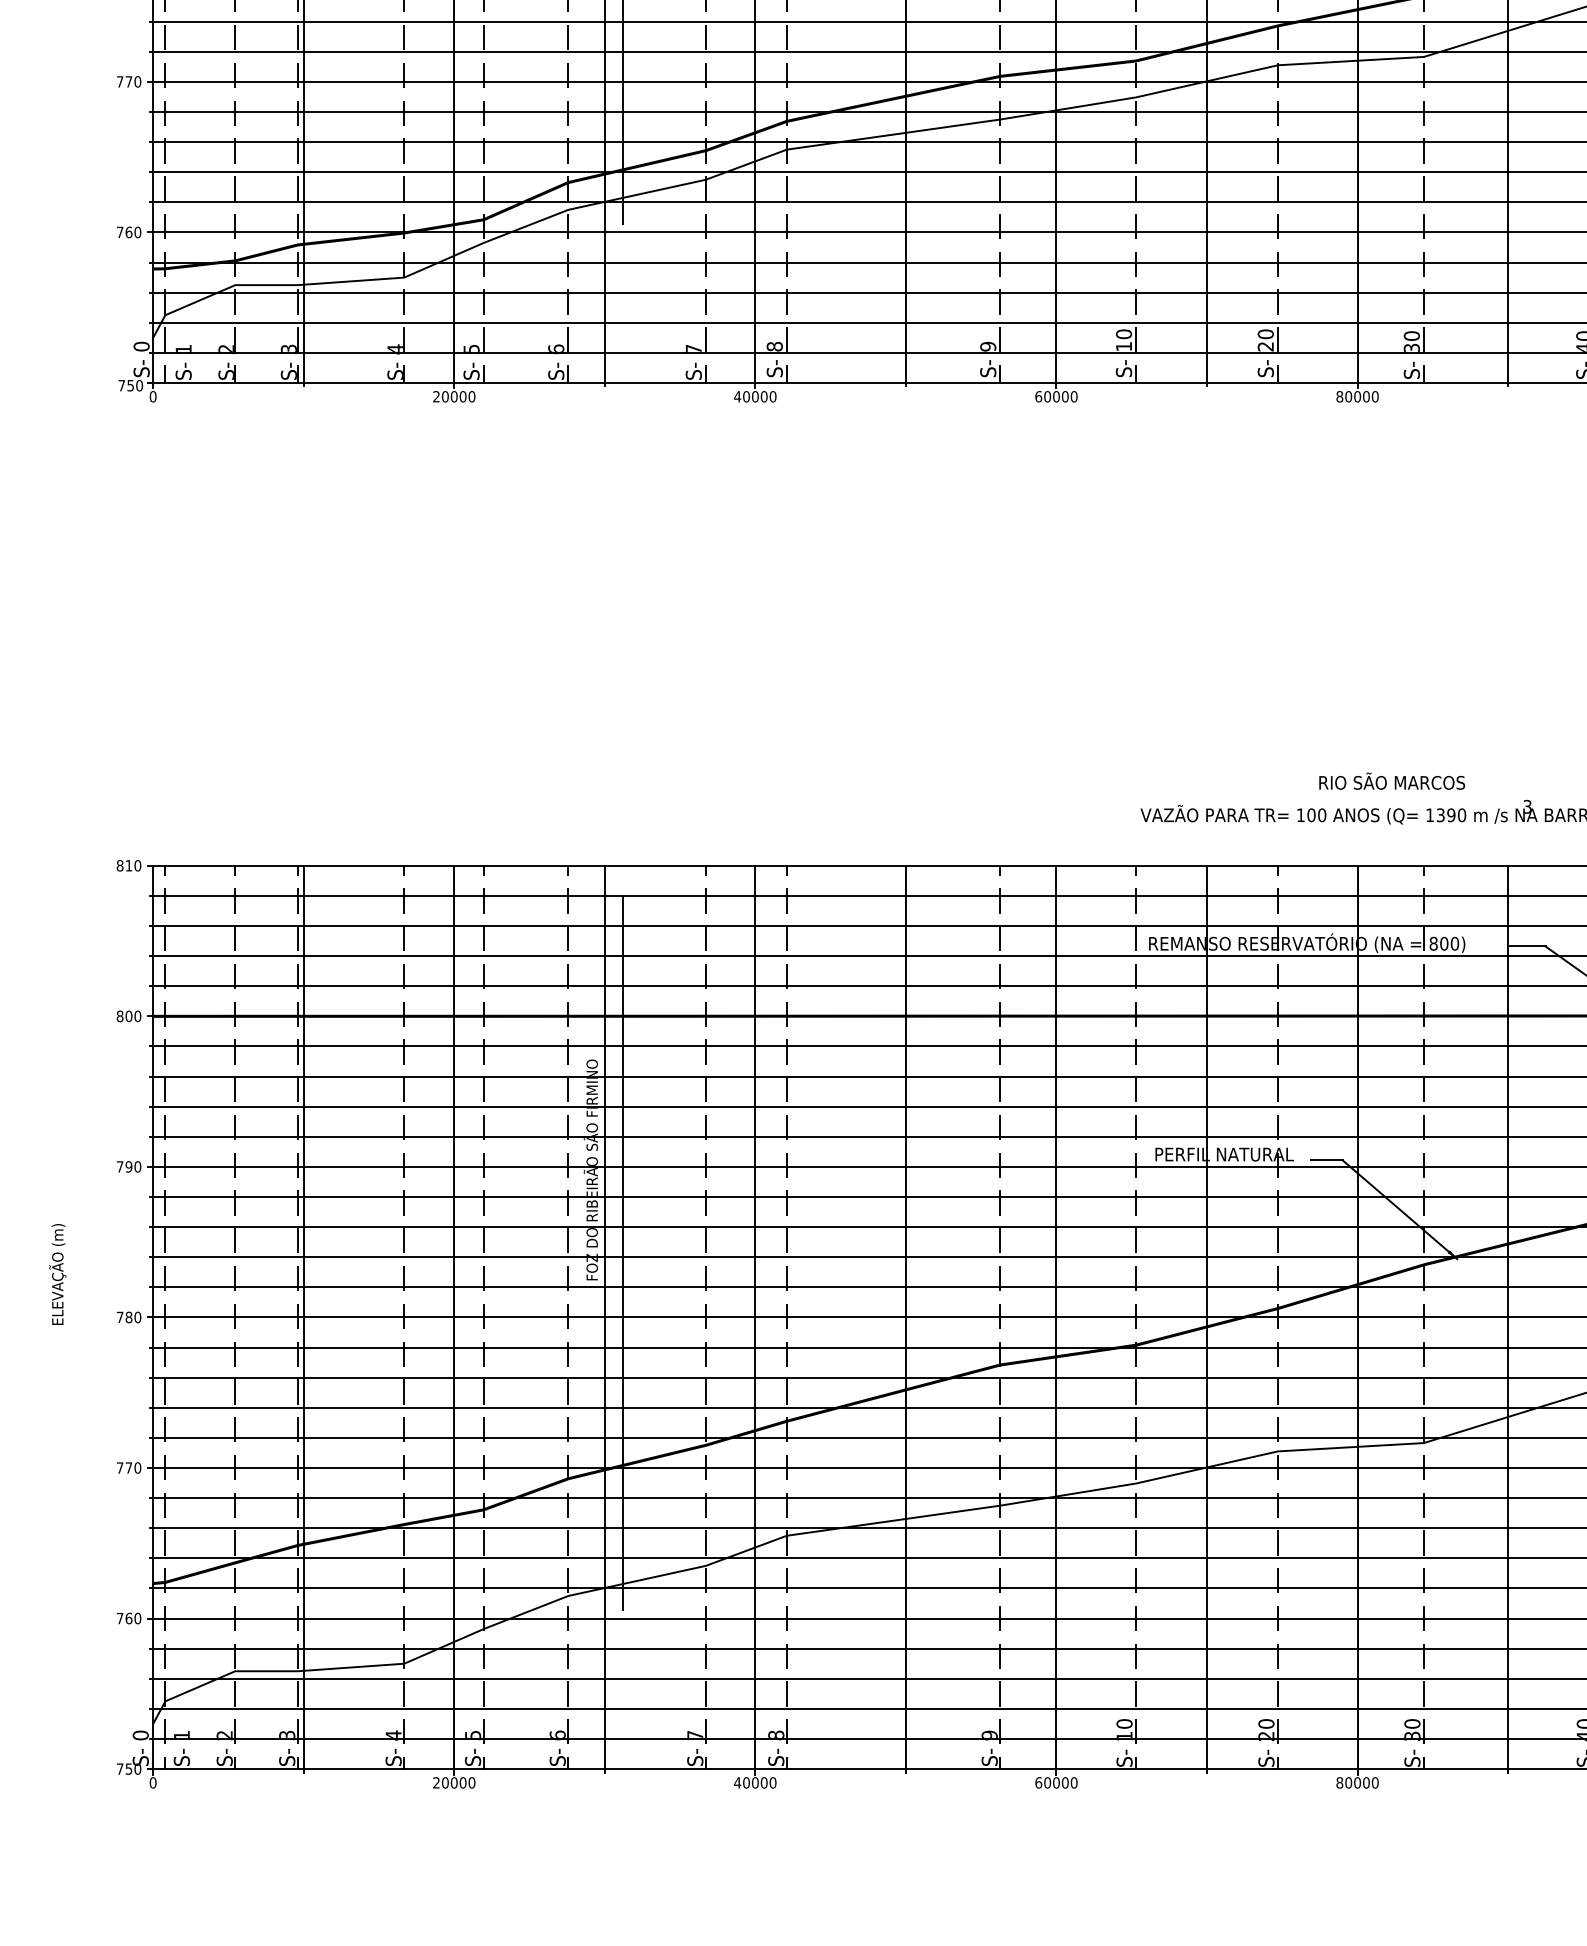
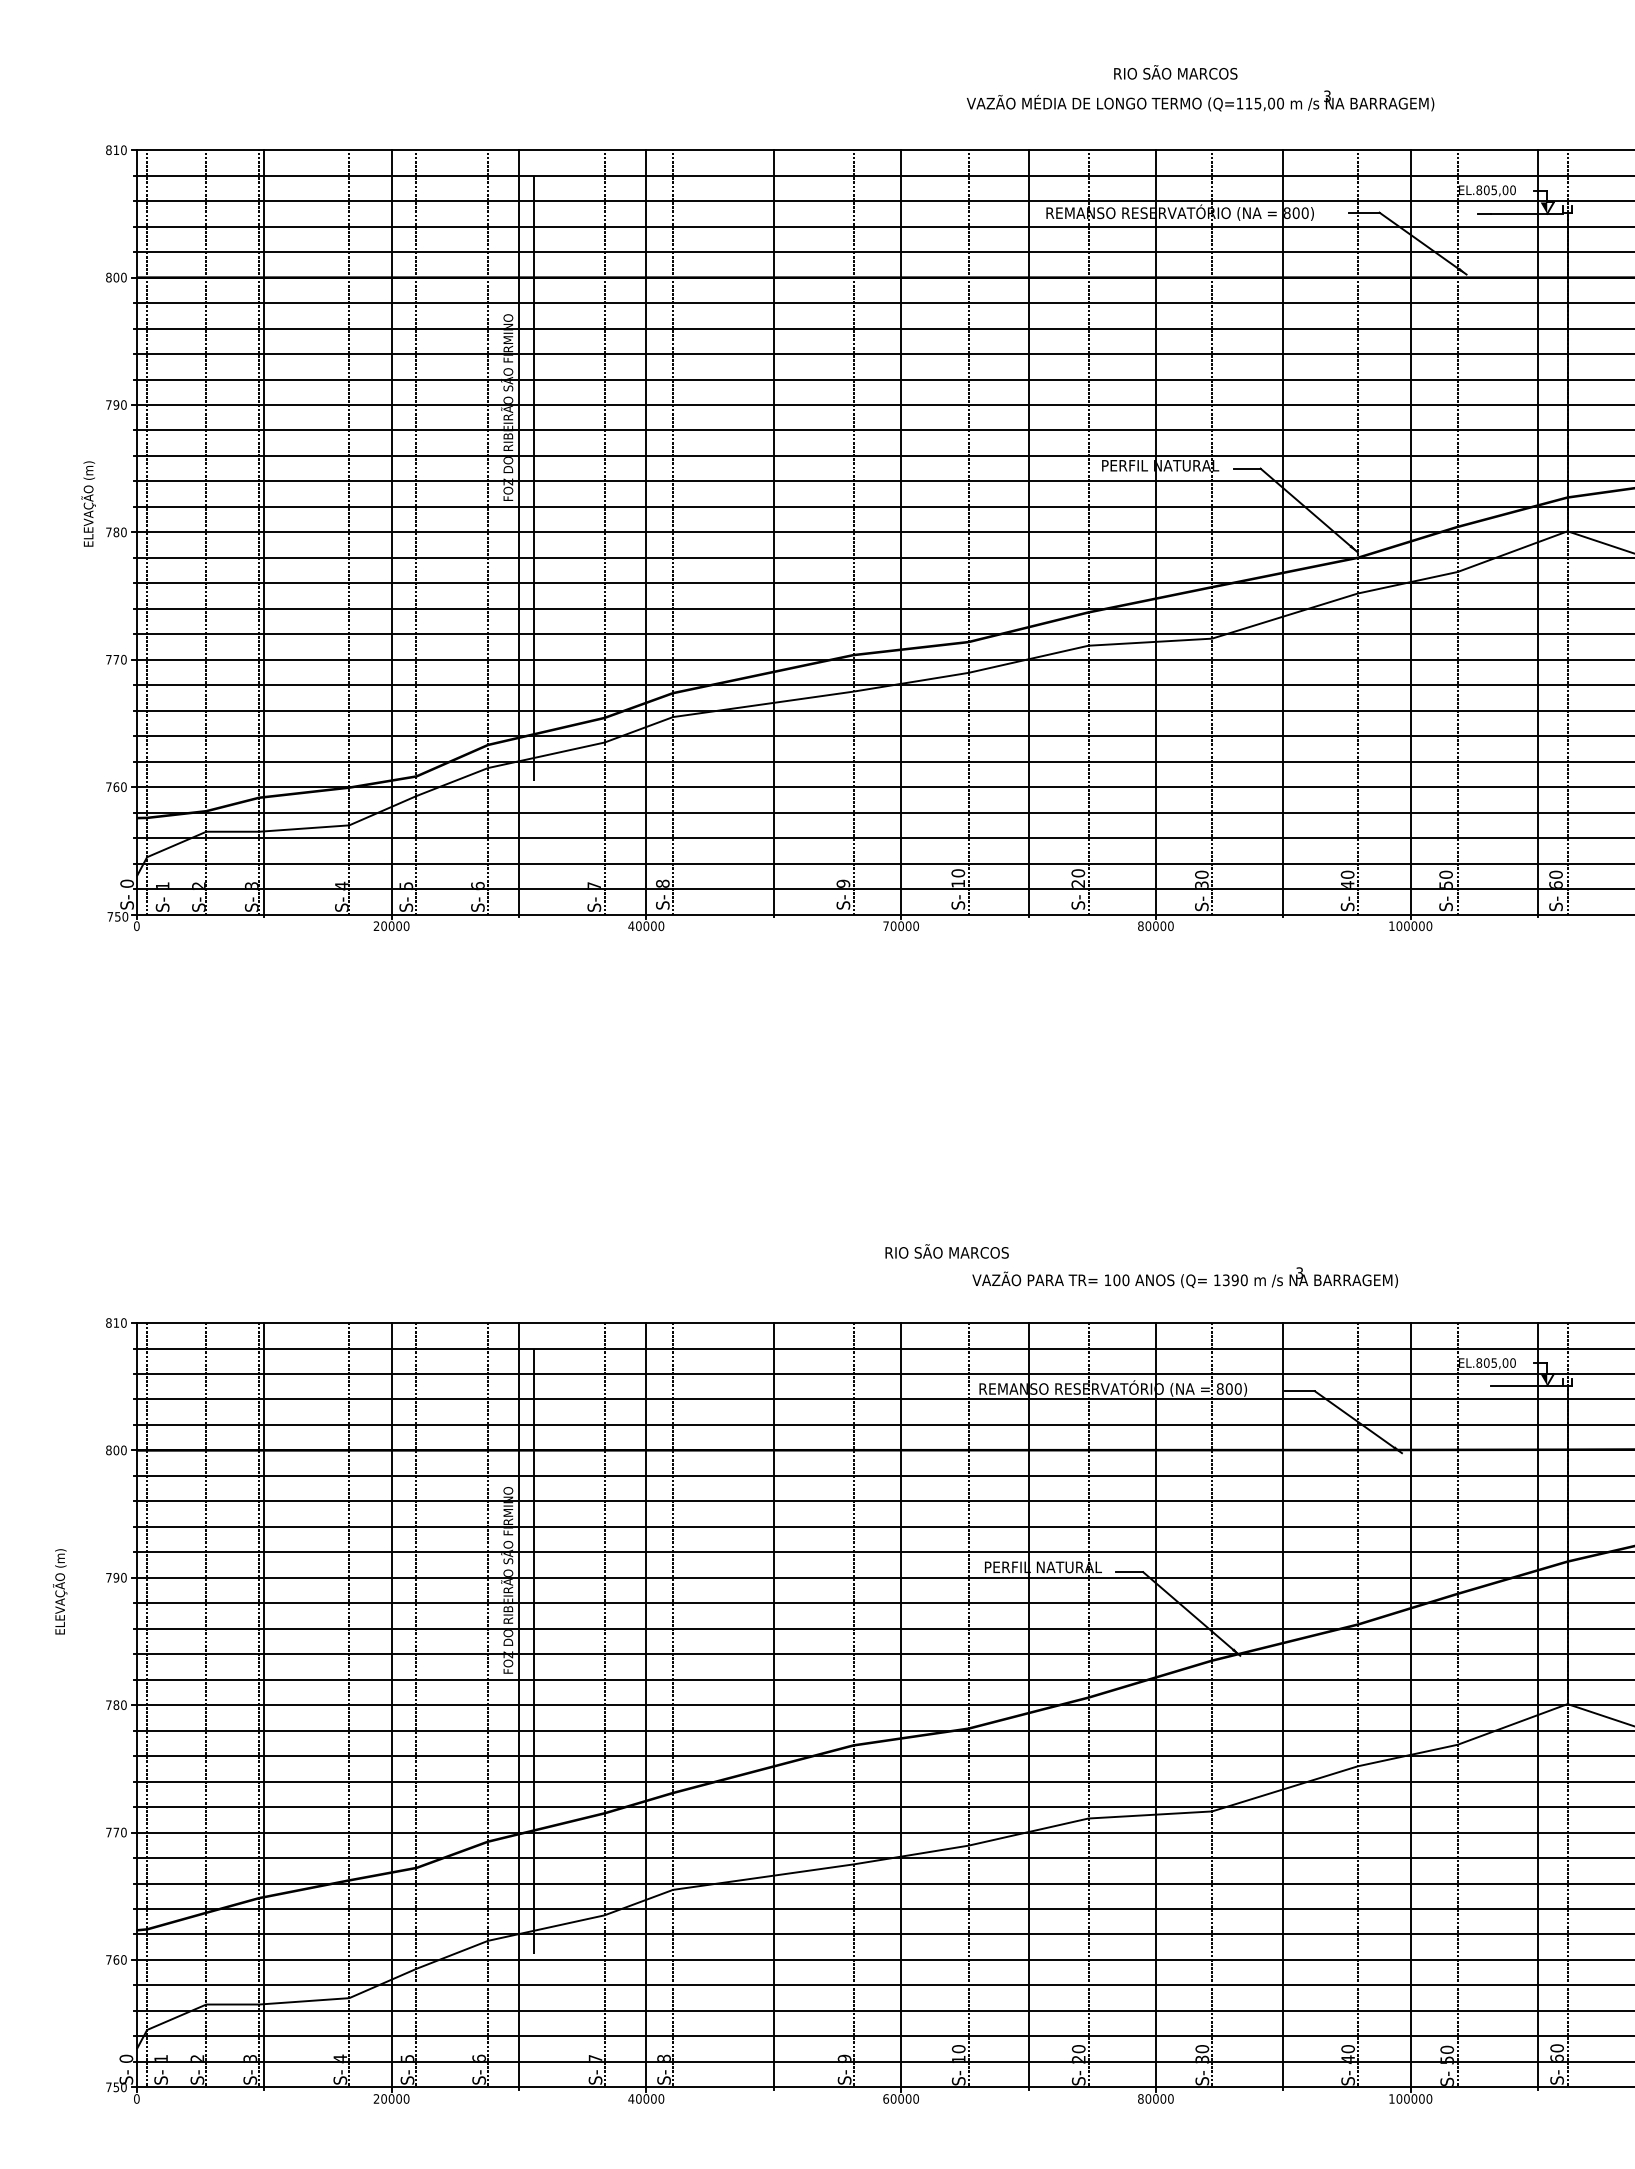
text: (1039, 397) -> (886, 926), 60000 -> 70000
text: (1391, 781) -> (946, 1251), moved
text: (58, 1274) -> (60, 1591), moved

